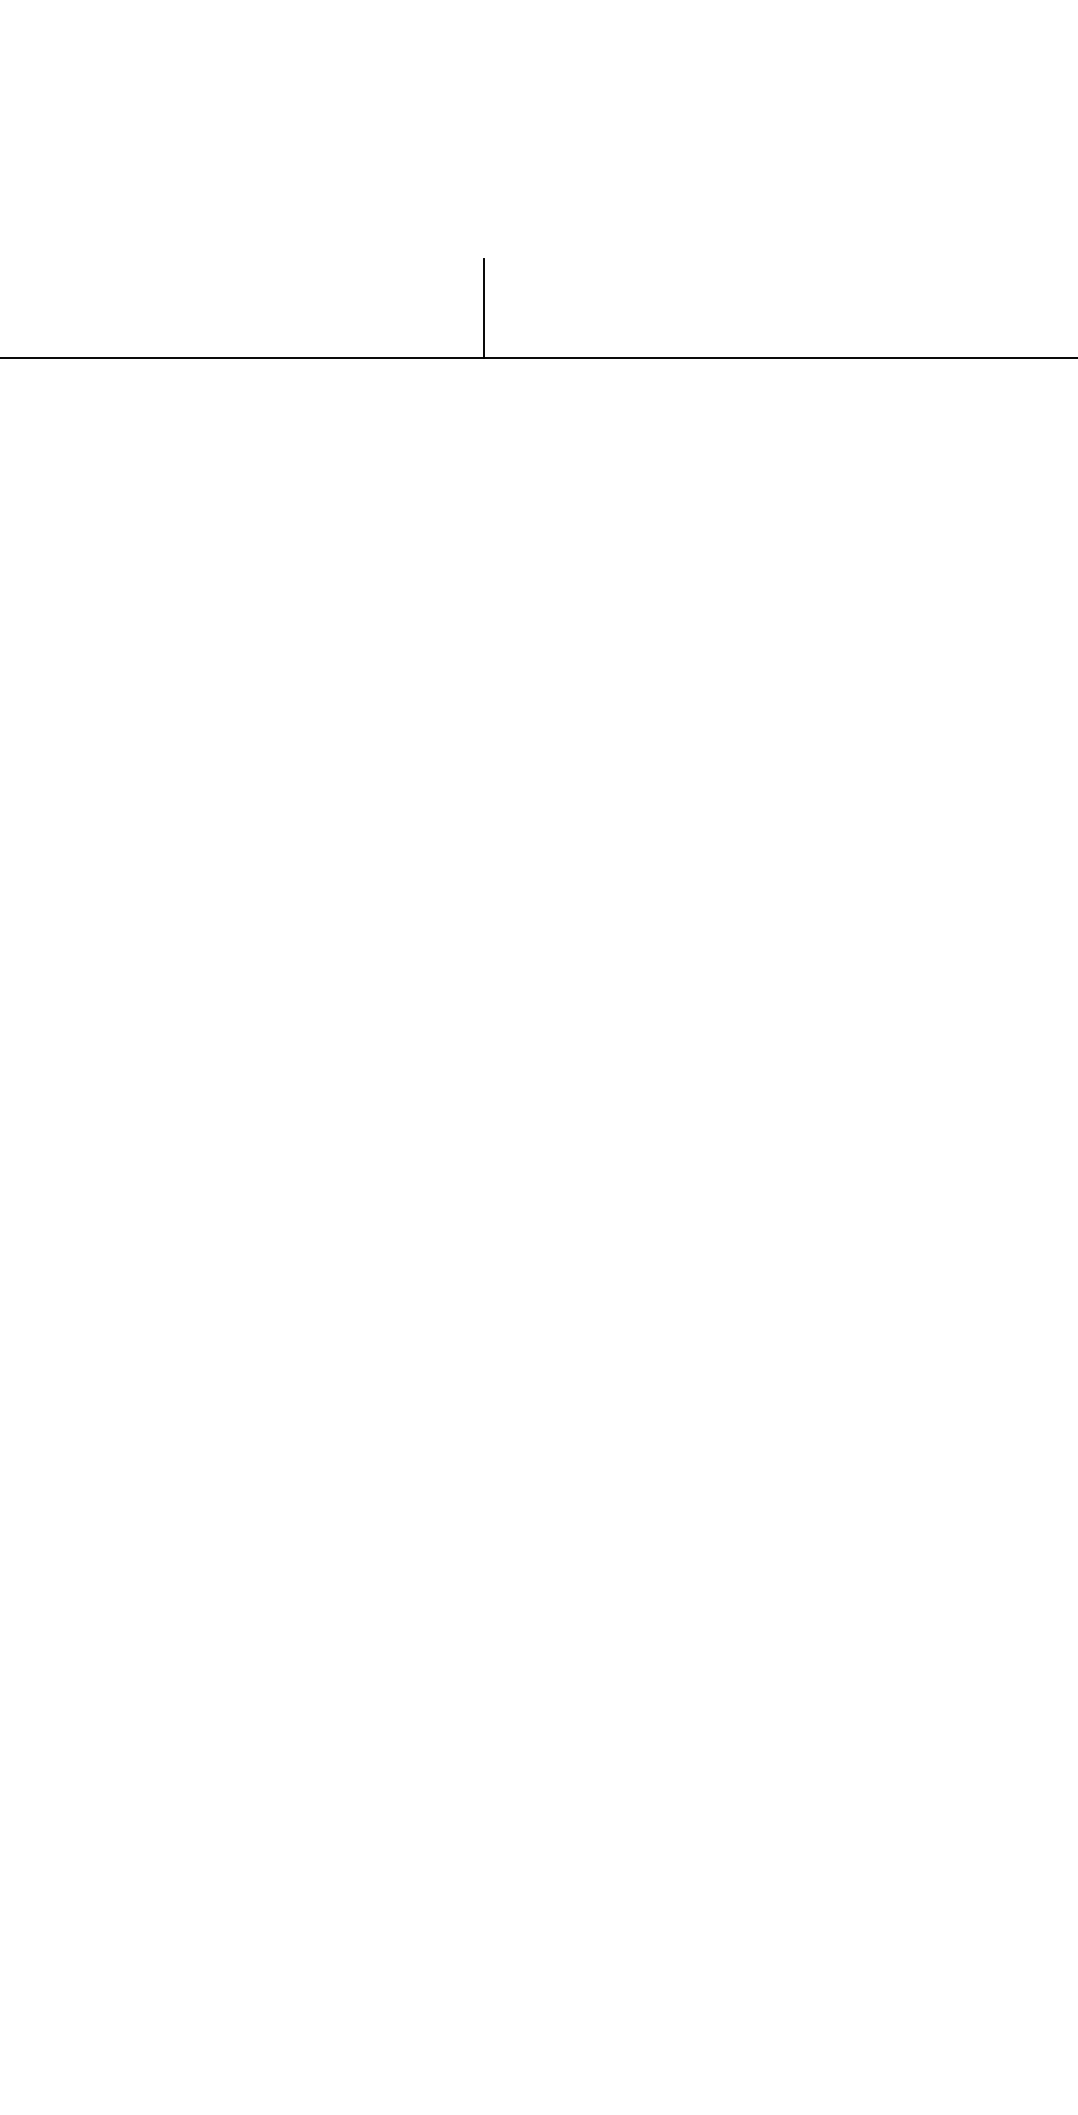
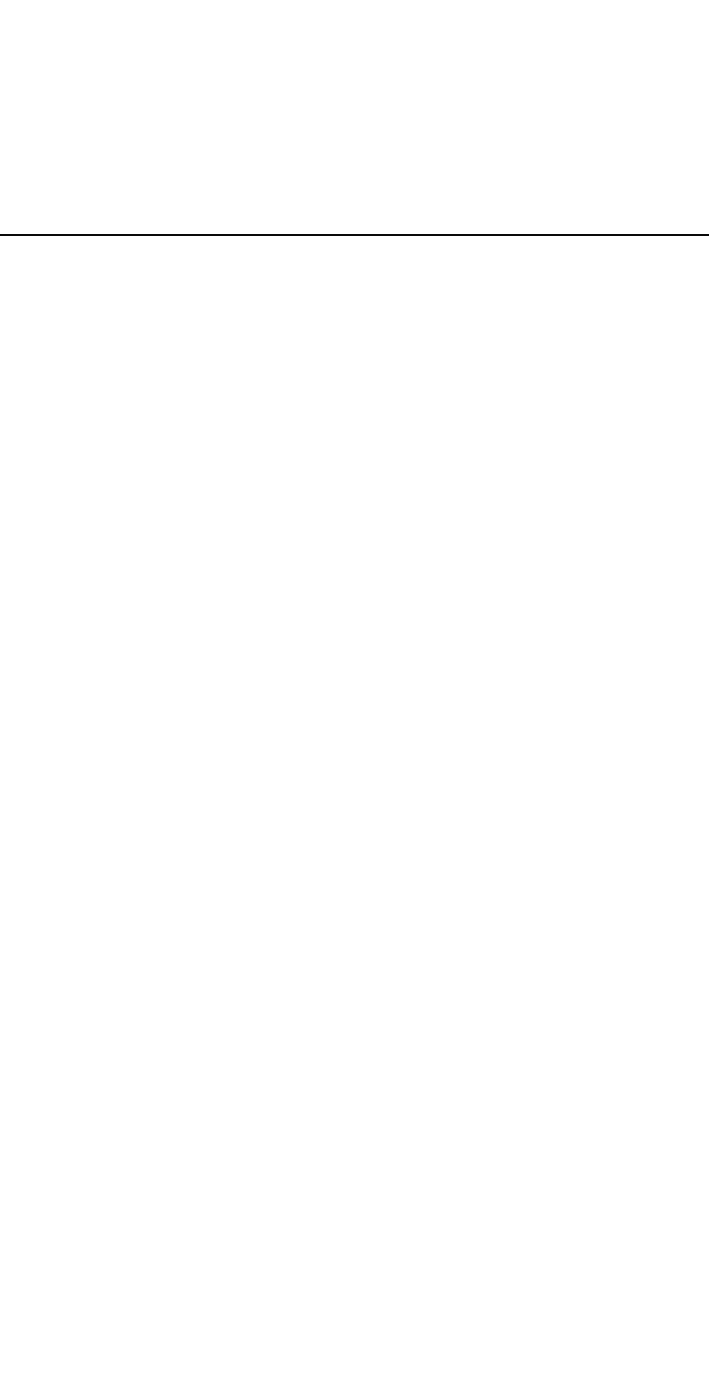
line: (484, 307) -> (318, 202), removed

